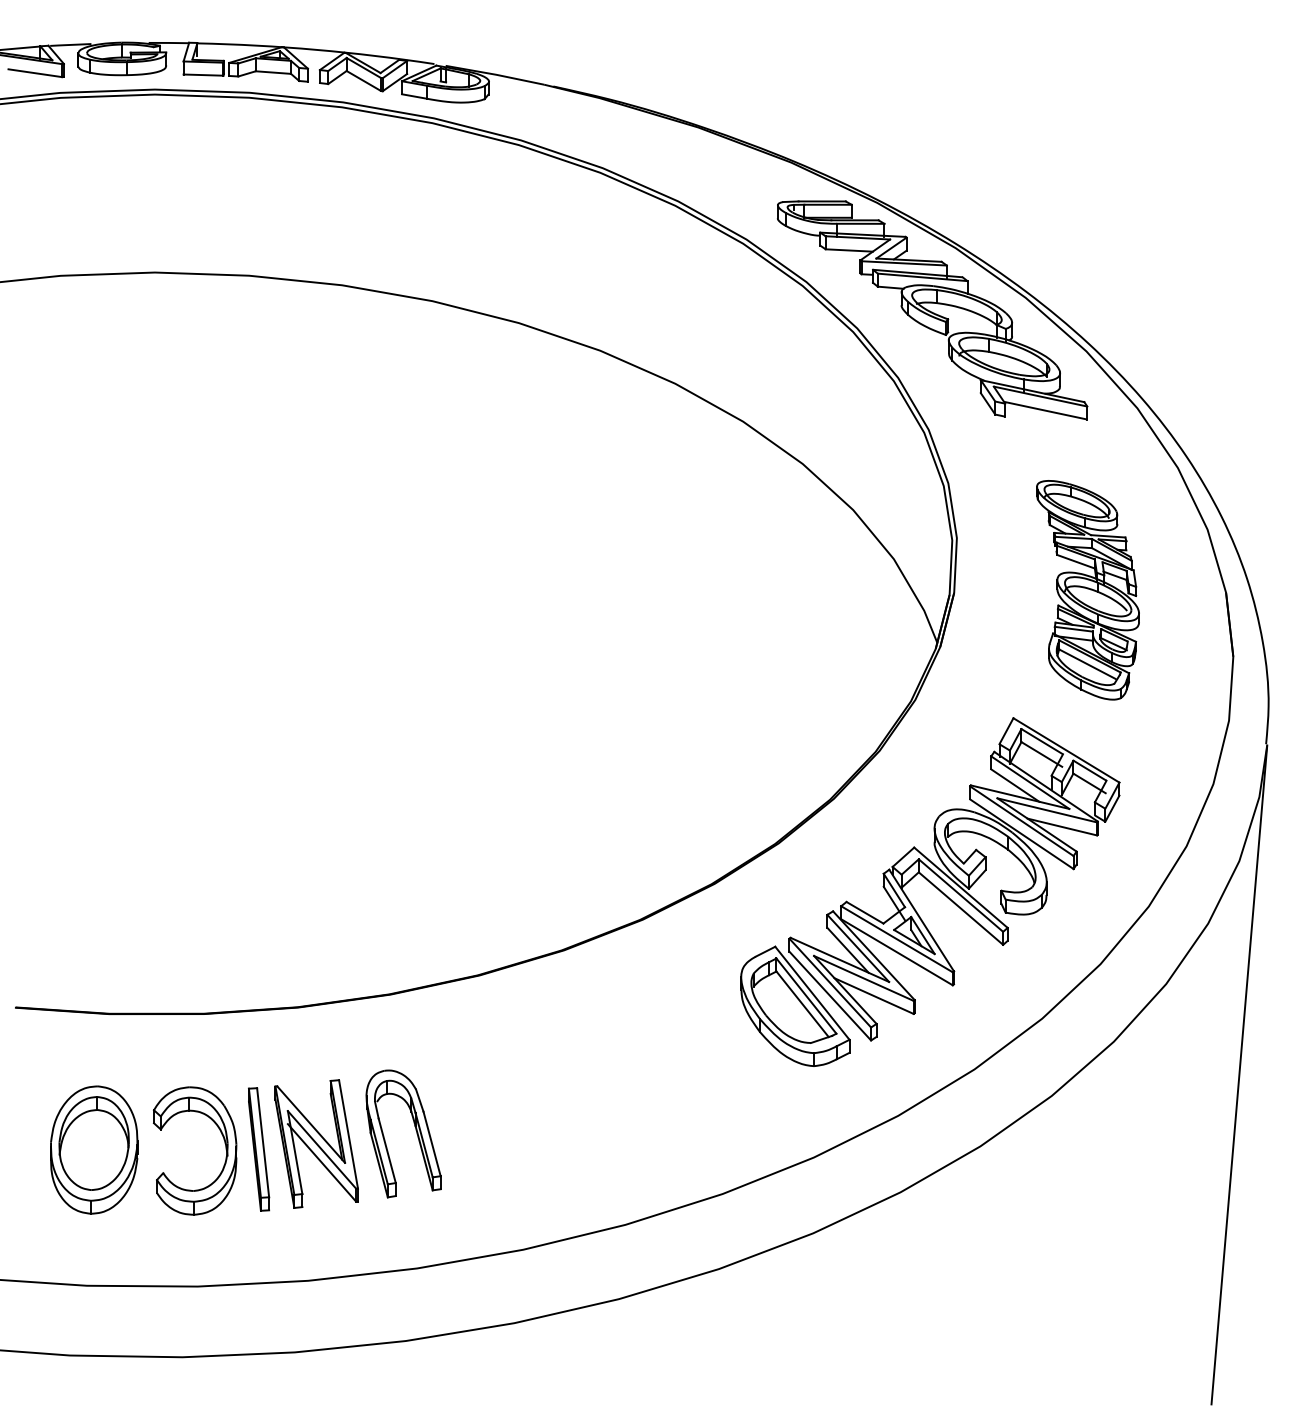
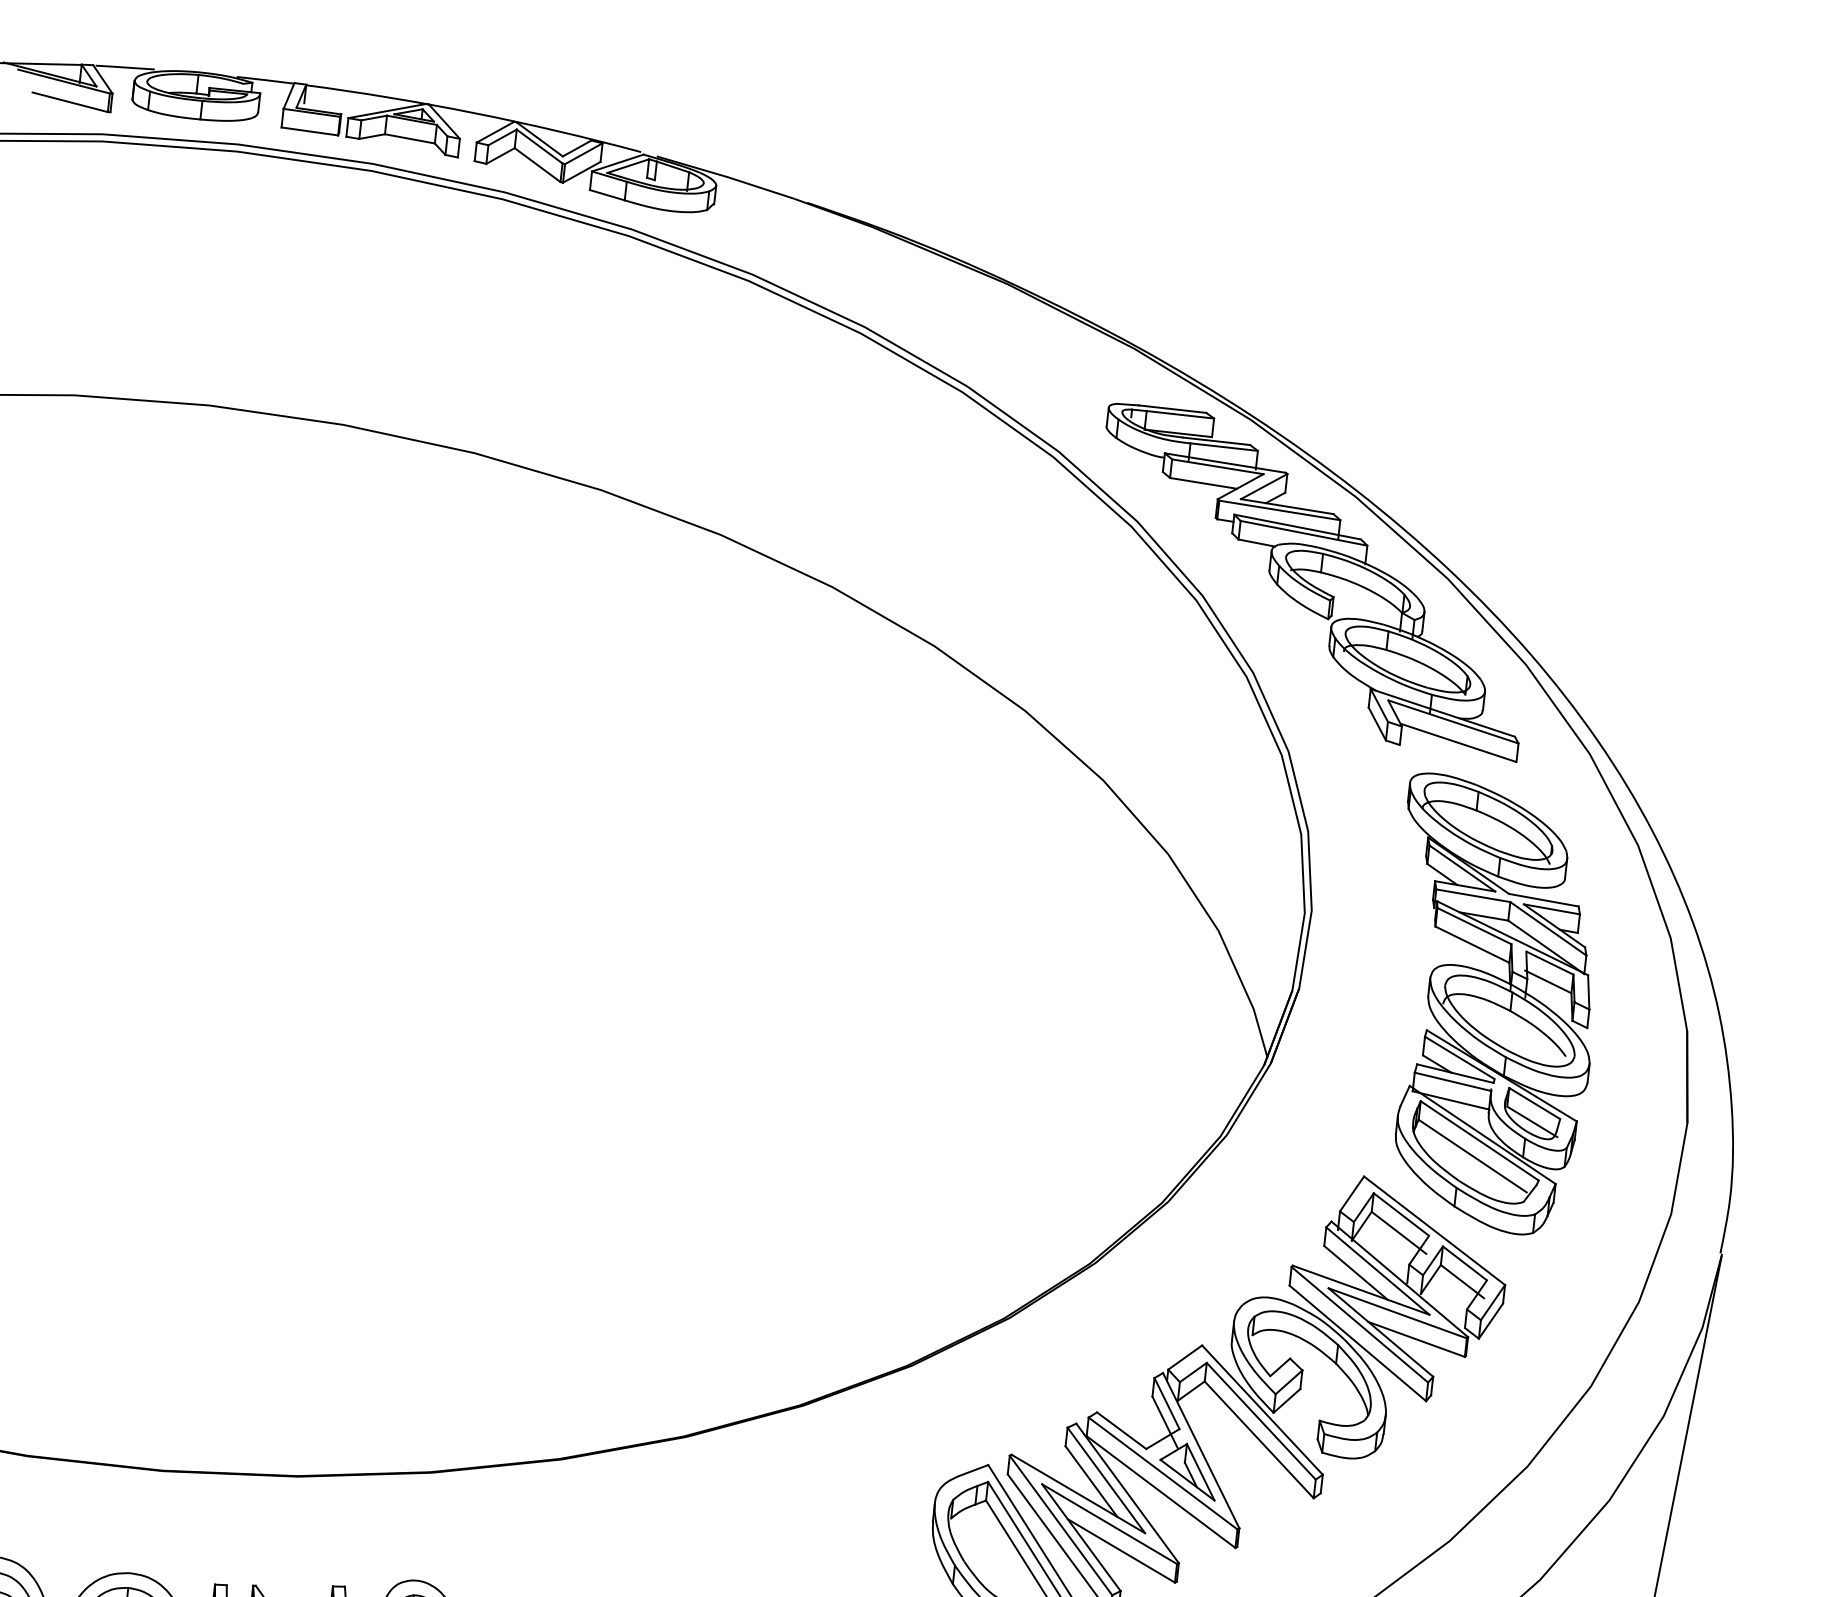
part: (1087, 590) -> (1489, 1005), size x1.43

